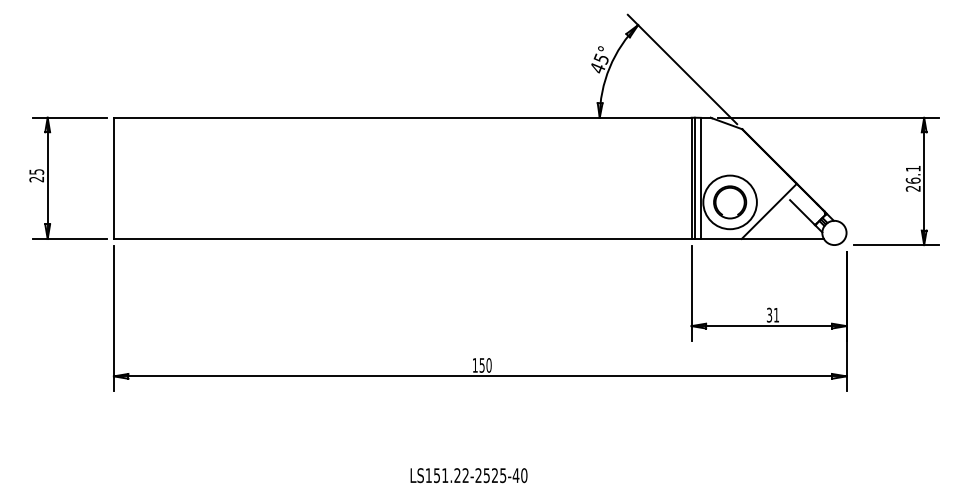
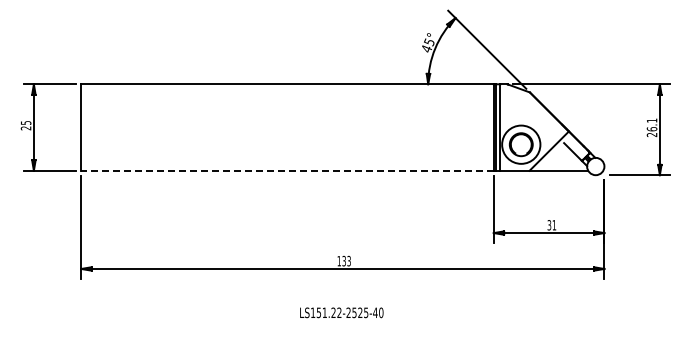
line: (401, 238) -> (286, 170), solid -> dashed
text: (485, 364) -> (346, 260), 150 -> 133
text: (468, 475) -> (341, 312), moved

